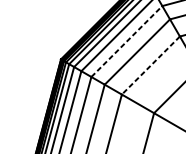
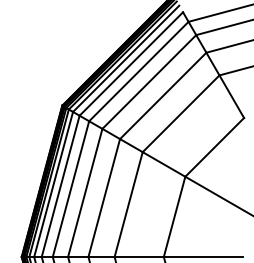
line: (127, 41) -> (149, 81), dashed -> solid
line: (150, 66) -> (180, 114), dashed -> solid

